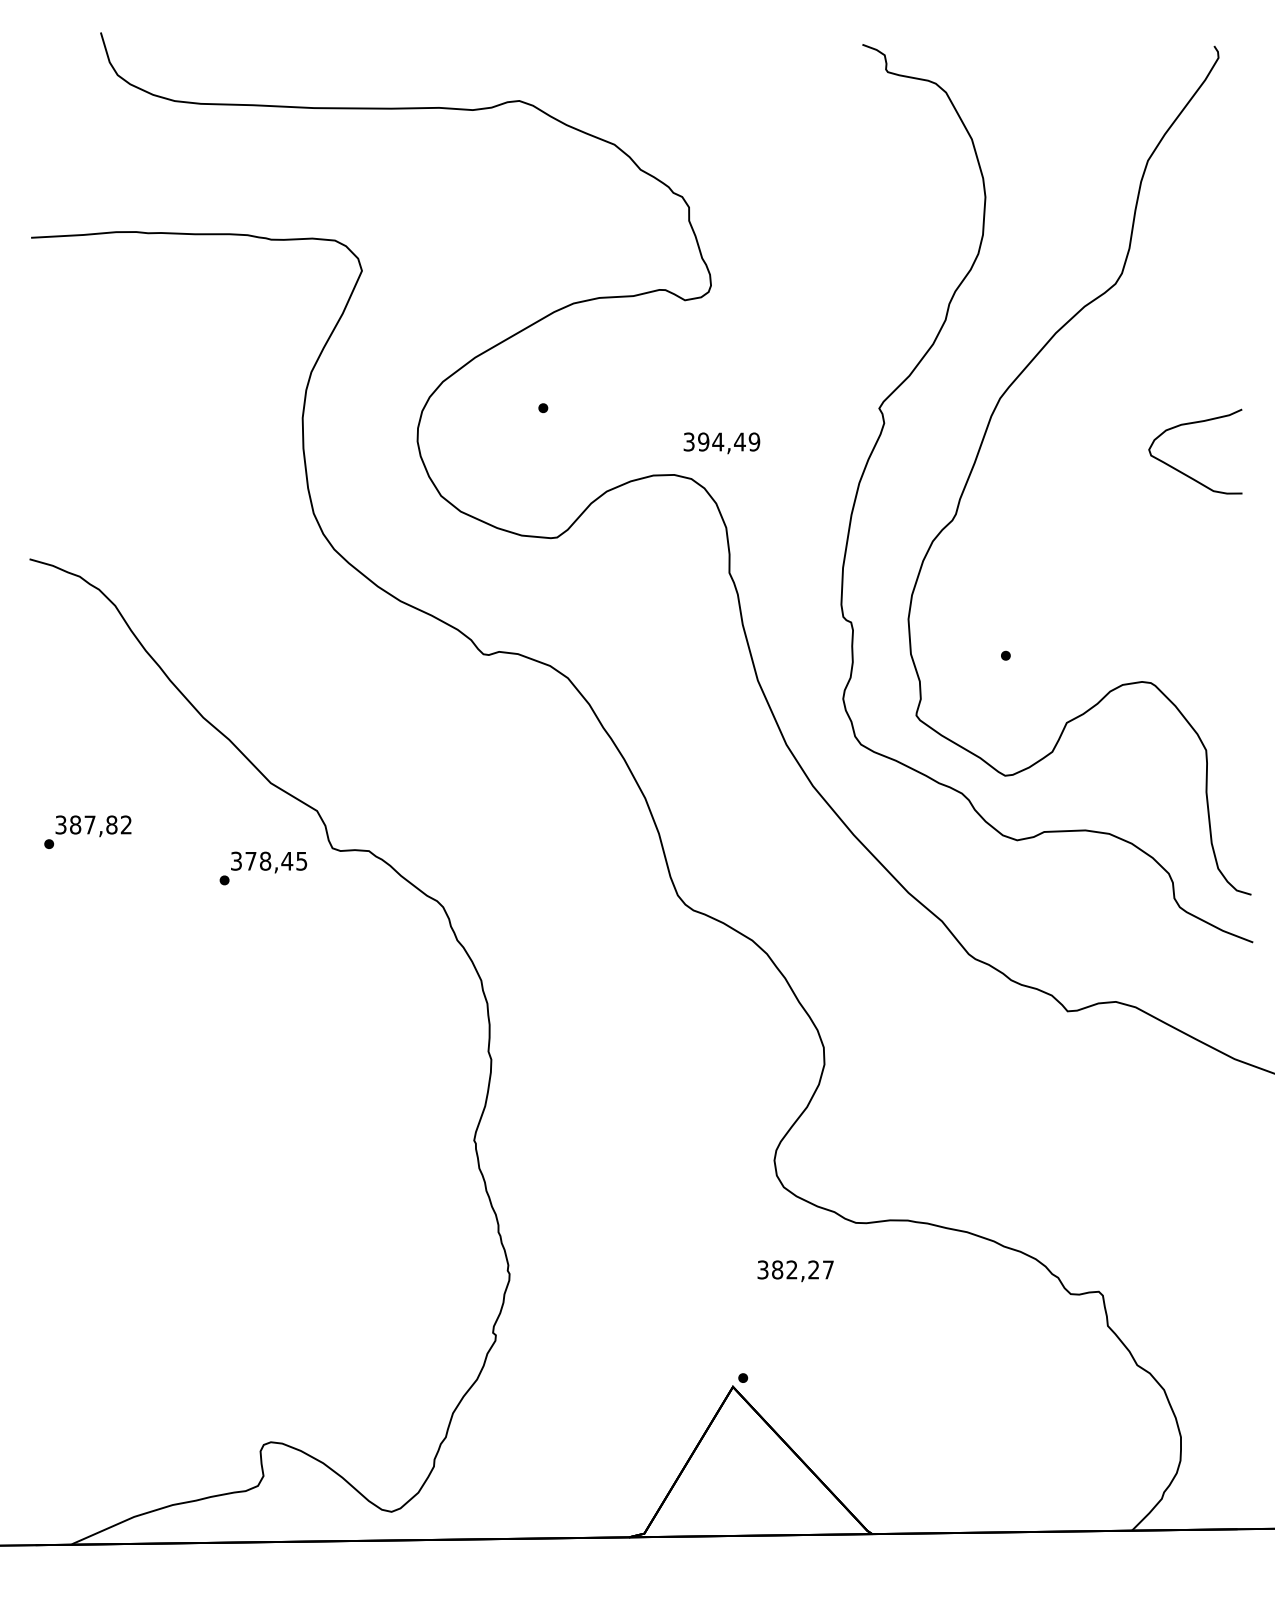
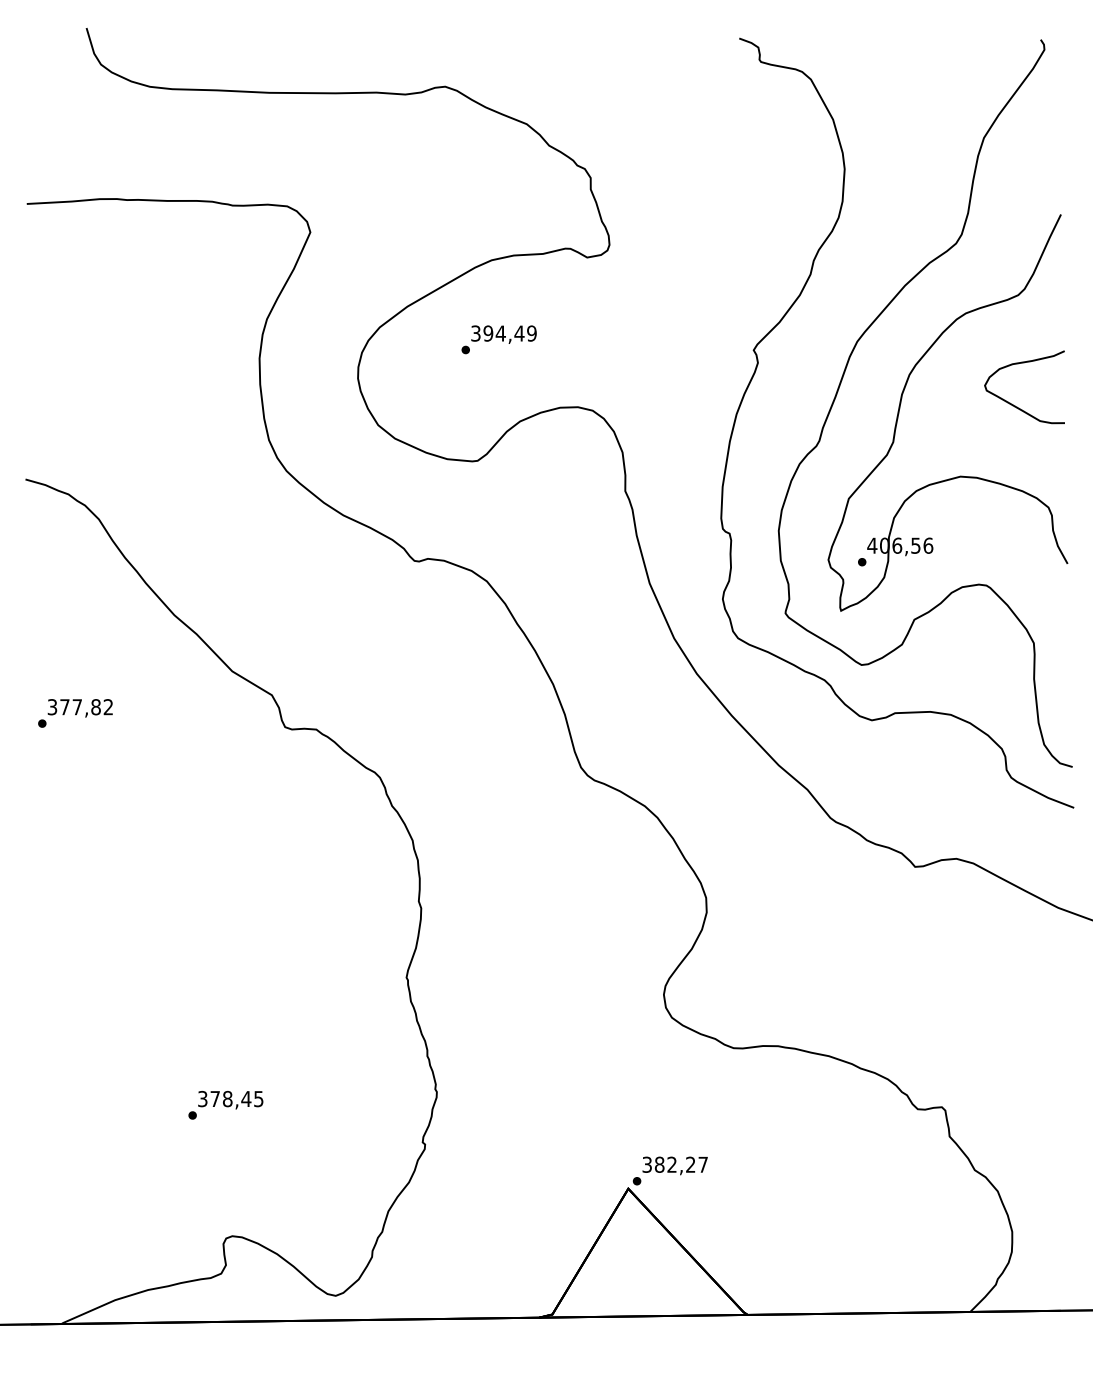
text: (721, 443) -> (503, 334), moved
part: (1051, 470) -> (901, 403), added
text: (75, 824) -> (64, 706), 387,82 -> 377,82
text: (263, 868) -> (225, 1105), moved
text: (795, 1271) -> (675, 1166), moved

